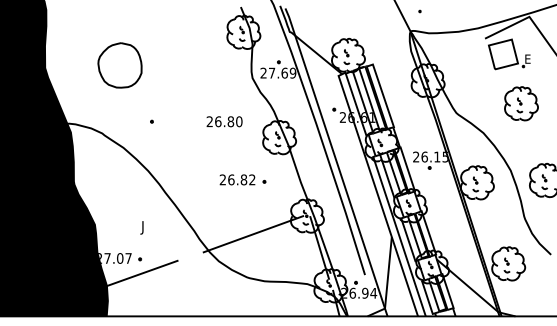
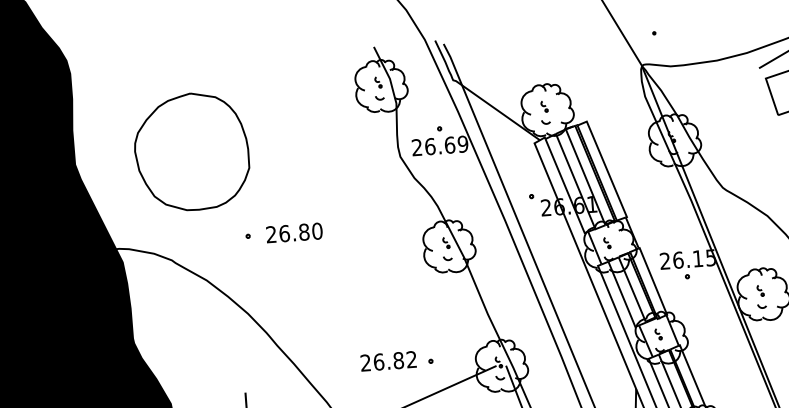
part: (119, 65) -> (190, 152), size x1.67
text: (271, 72) -> (429, 145), 27.69 -> 26.69
text: (224, 121) -> (294, 232), moved
part: (242, 179) -> (396, 360), moved

